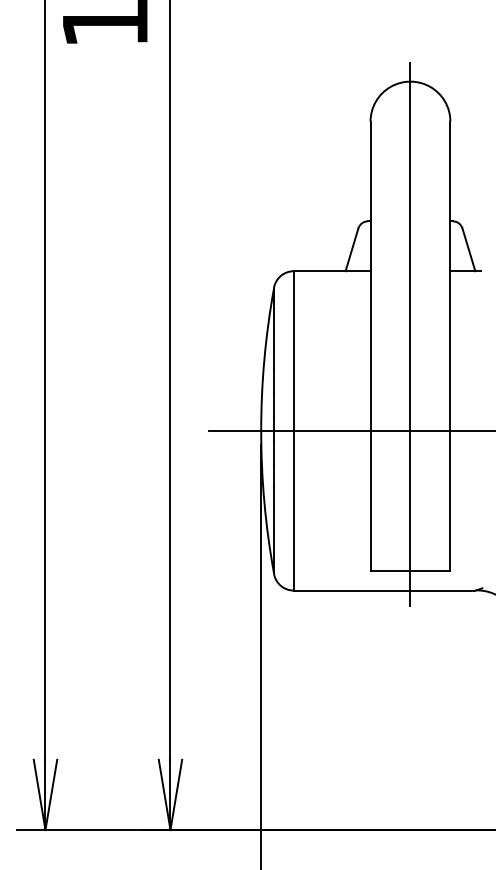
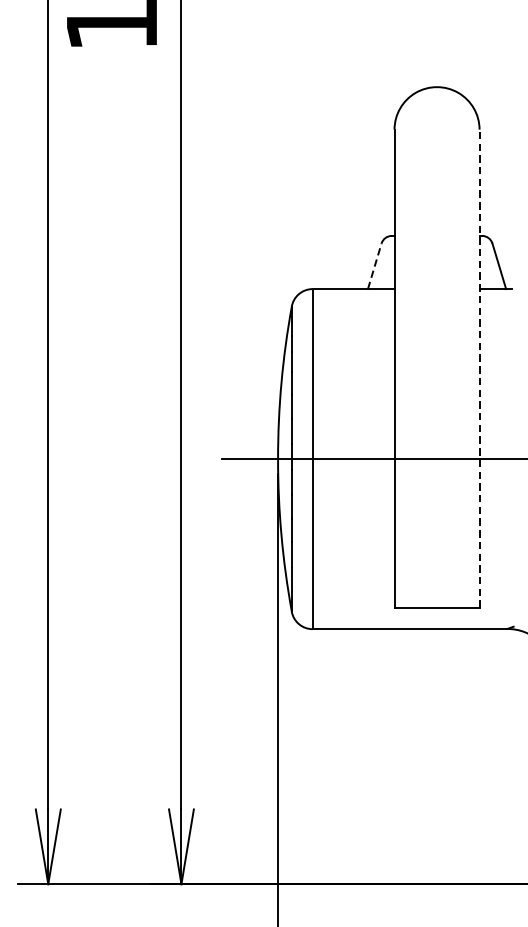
line: (352, 249) -> (375, 265), solid -> dashed
line: (410, 334) -> (437, 356), removed
line: (450, 346) -> (479, 369), solid -> dashed

